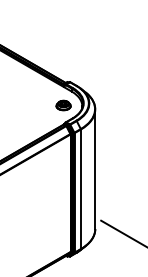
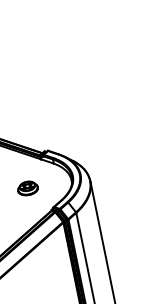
part: (63, 105) -> (27, 188), moved

